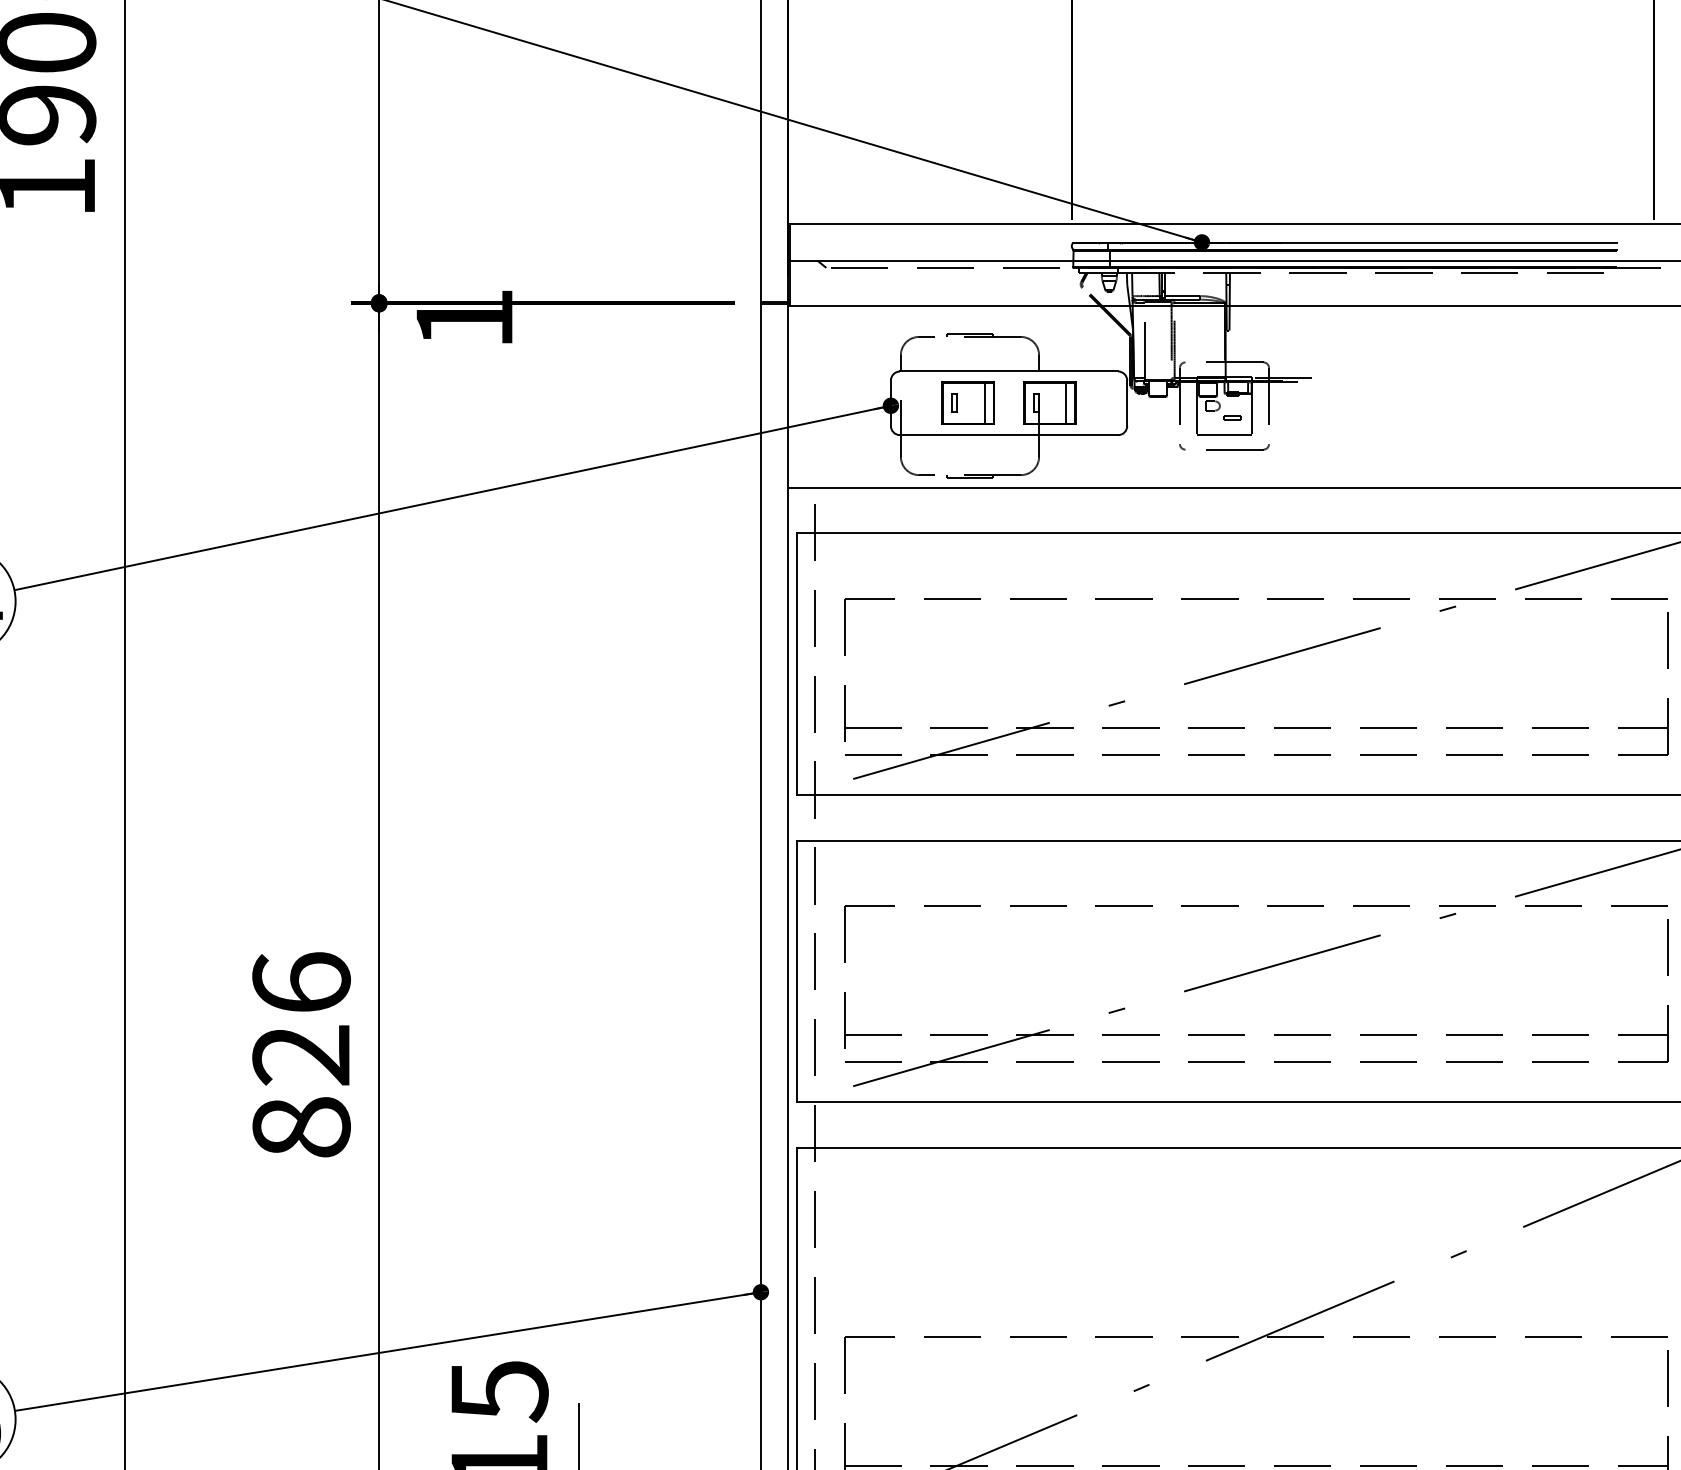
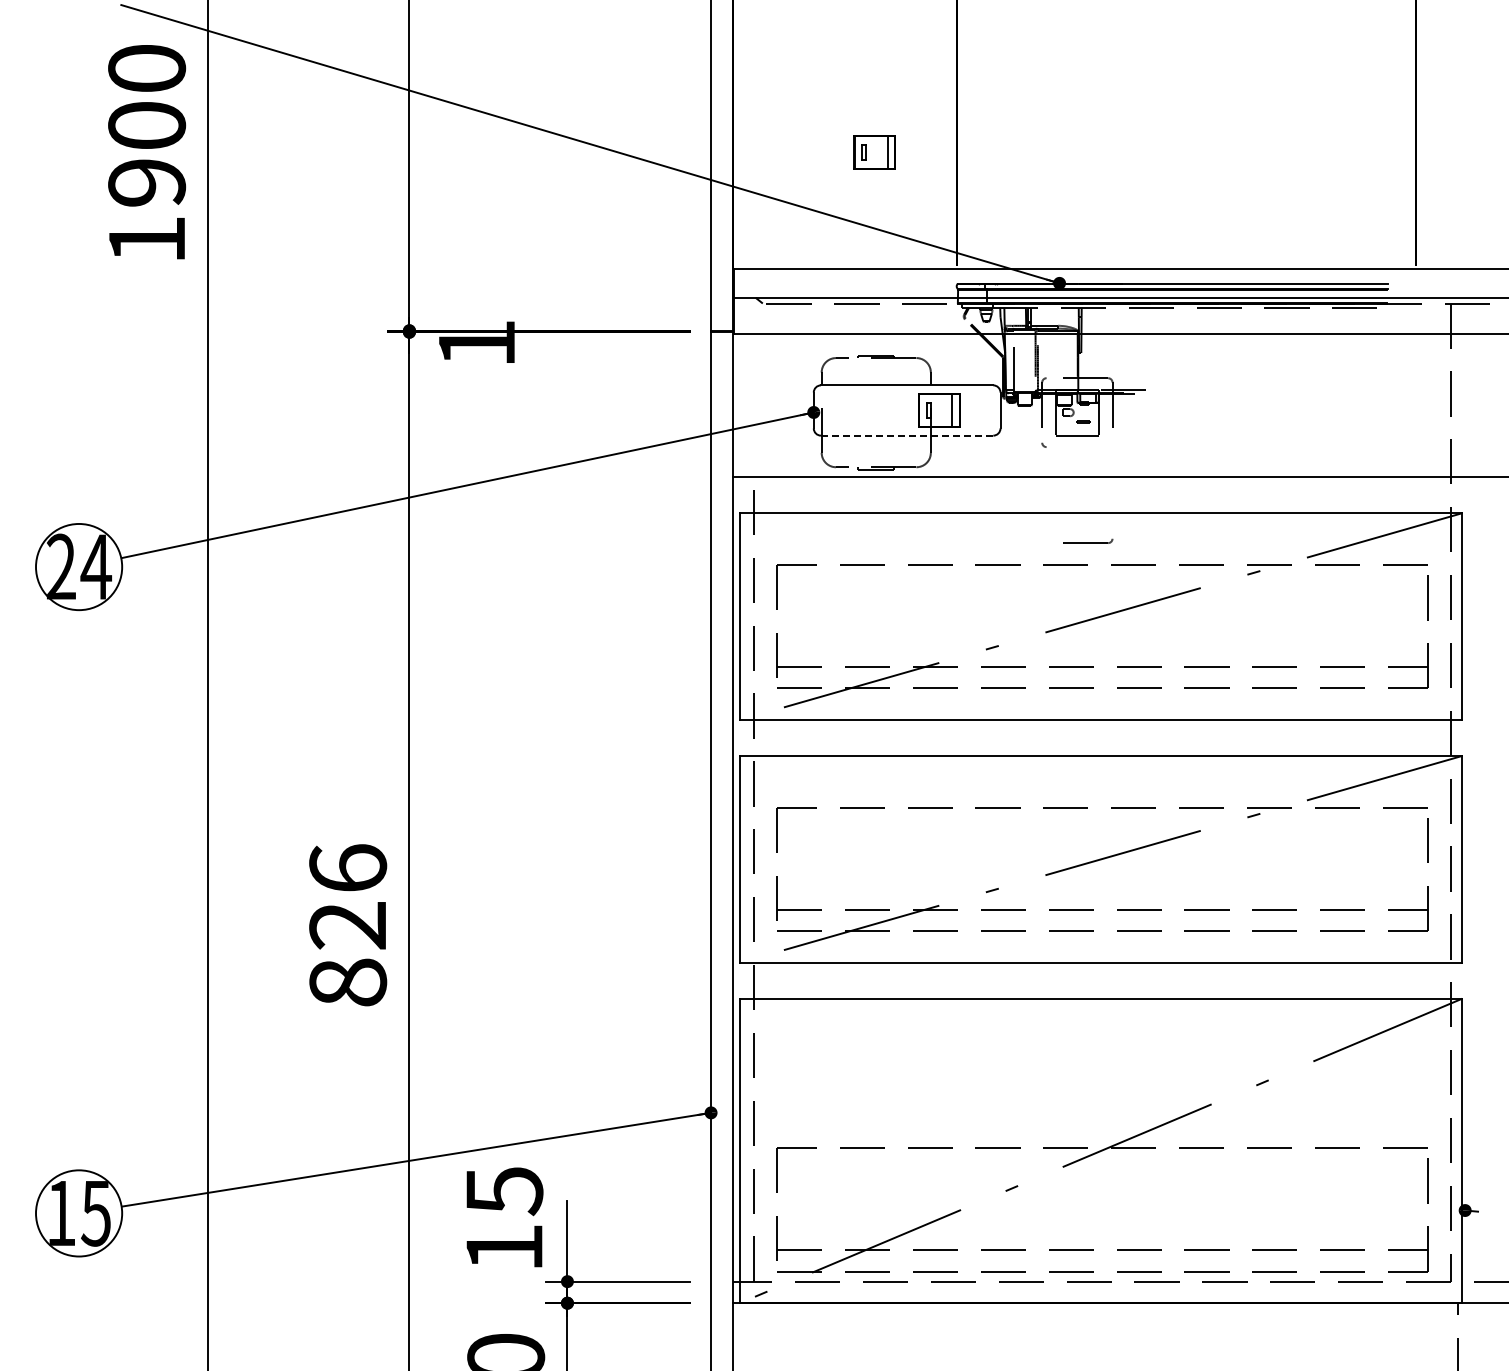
part: (967, 403) -> (874, 152), moved
line: (1009, 434) -> (907, 435), solid -> dashed
part: (1238, 446) -> (1088, 540), moved

